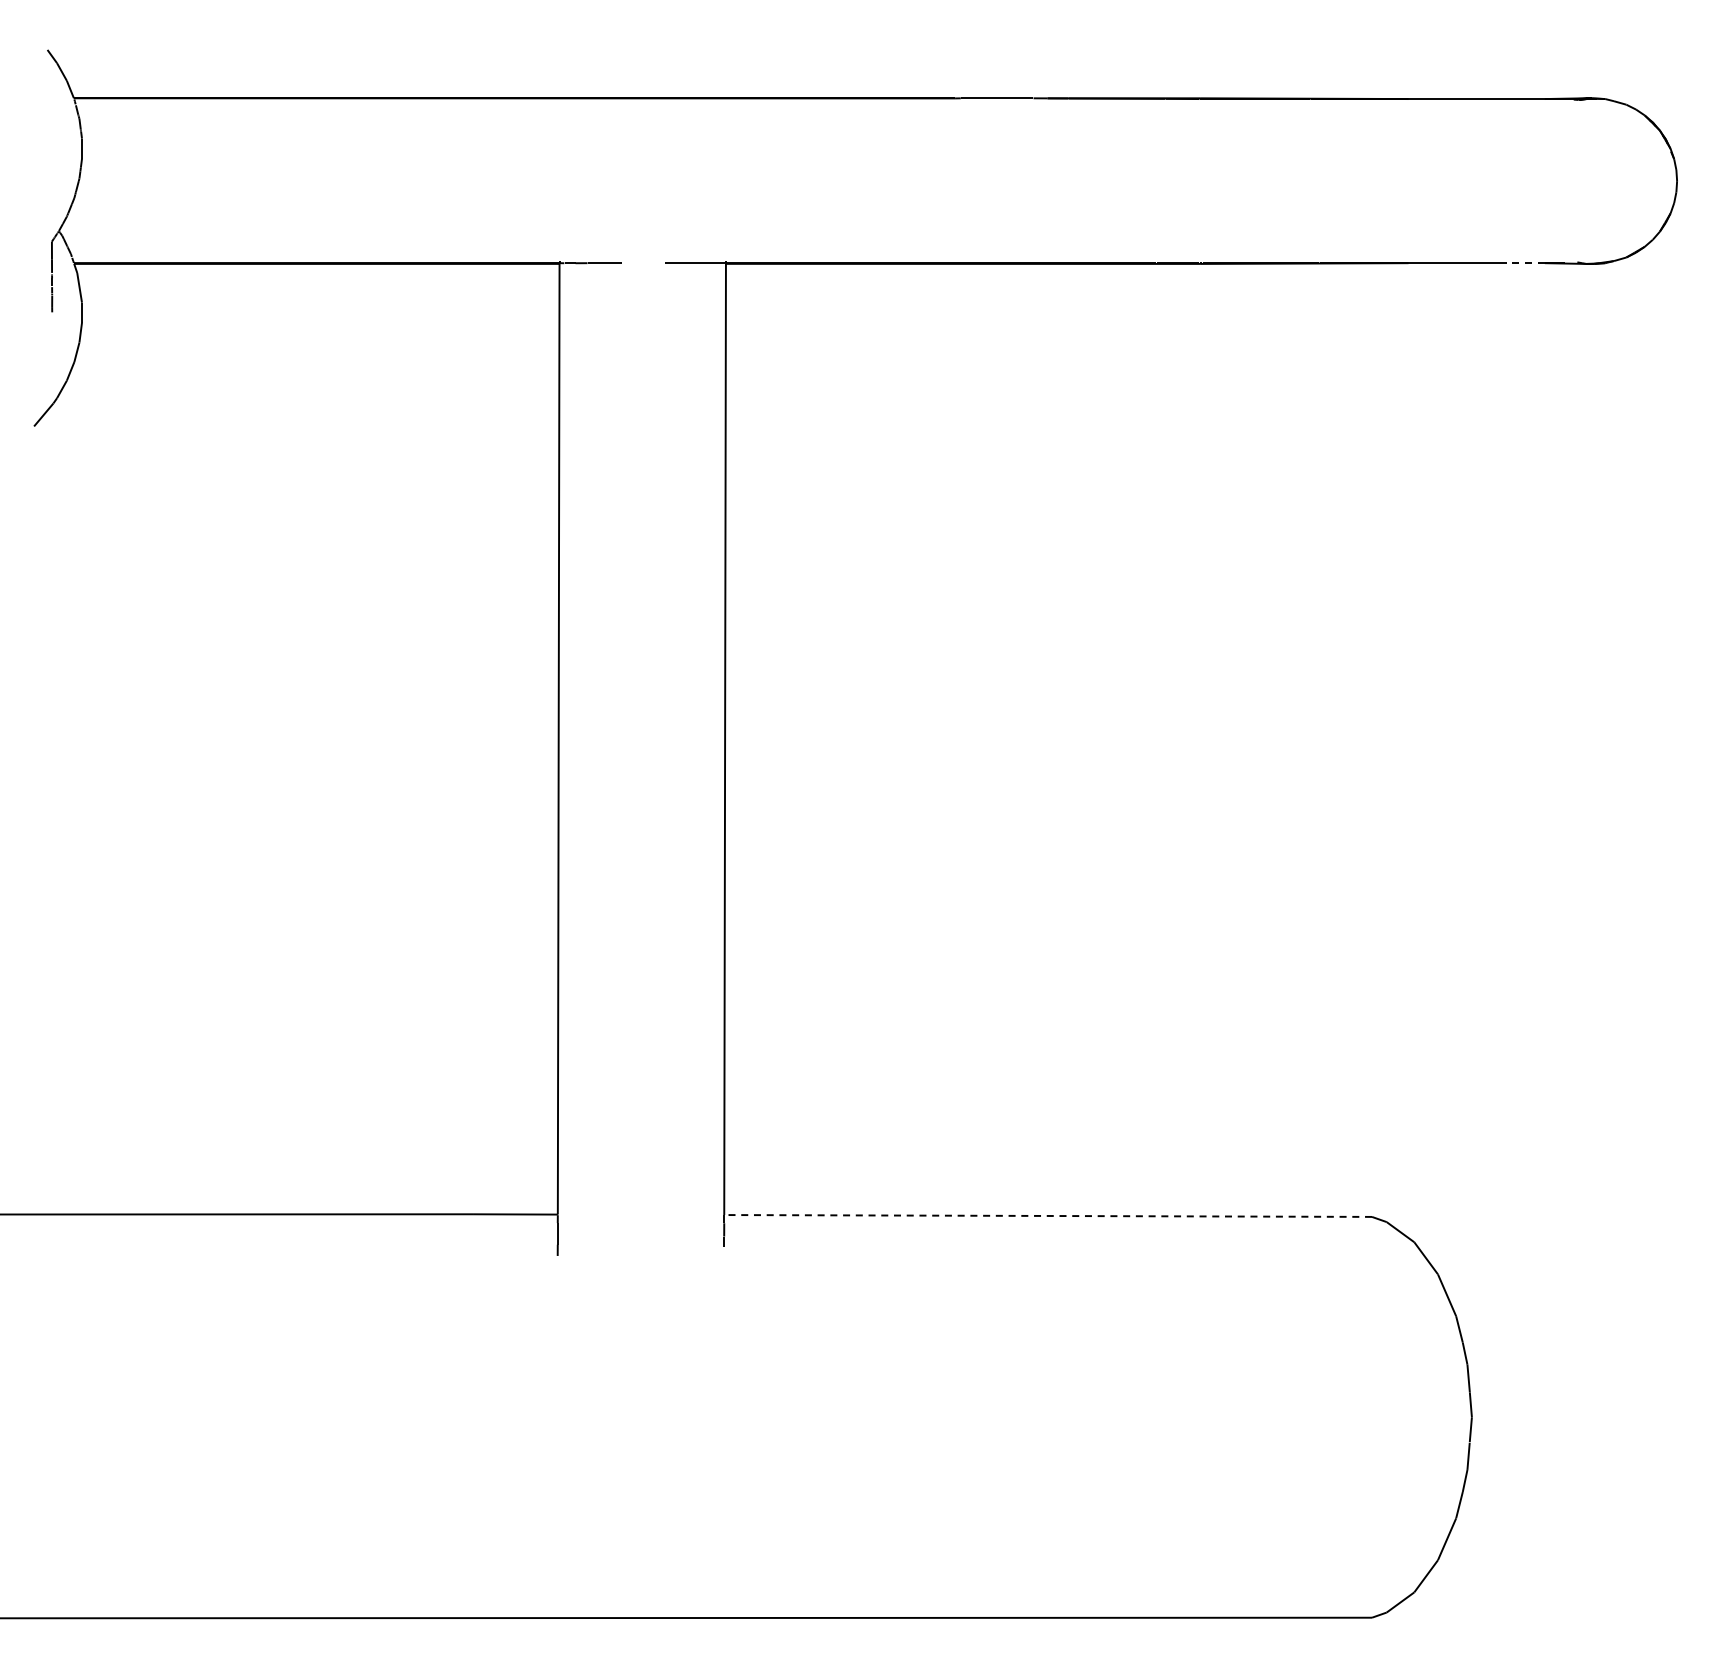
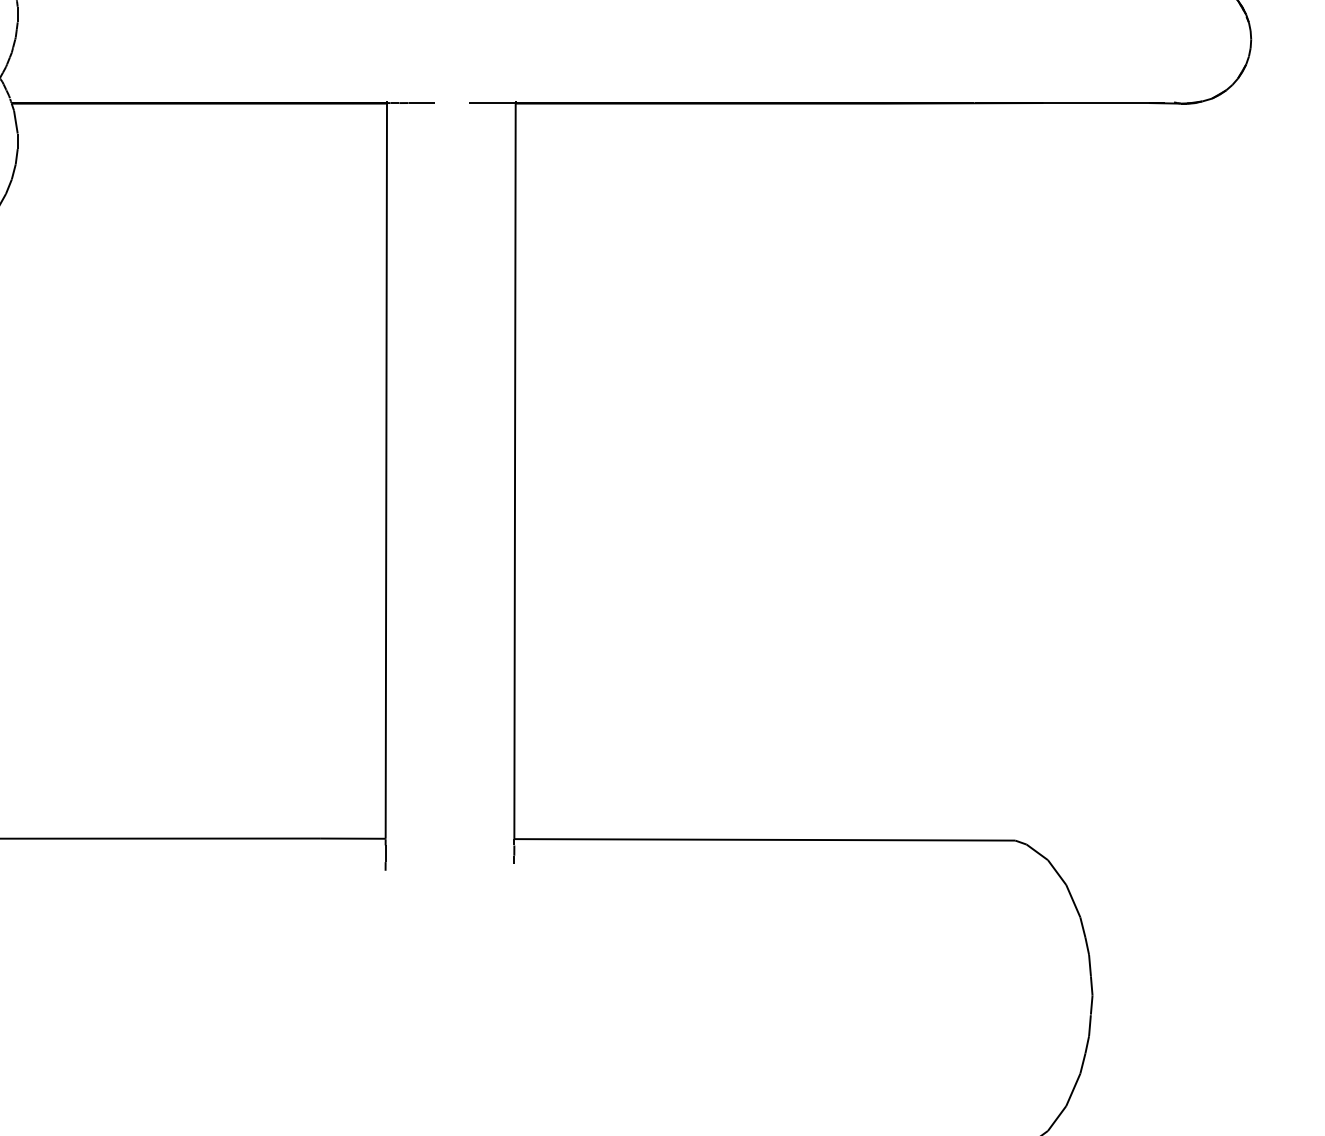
line: (1525, 263) -> (1133, 103), dashed -> solid
line: (1048, 1215) -> (765, 839), dashed -> solid

